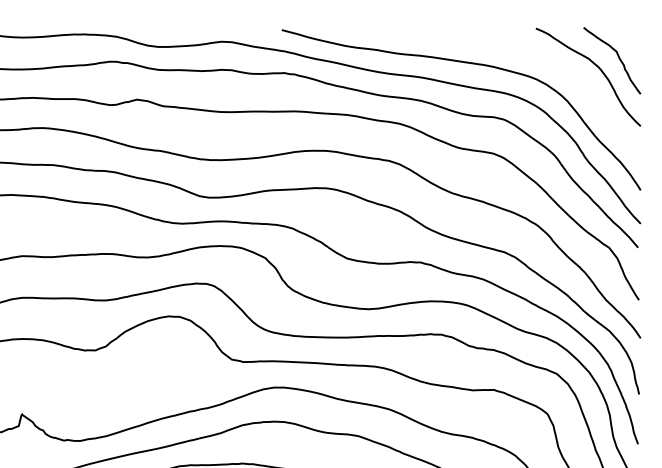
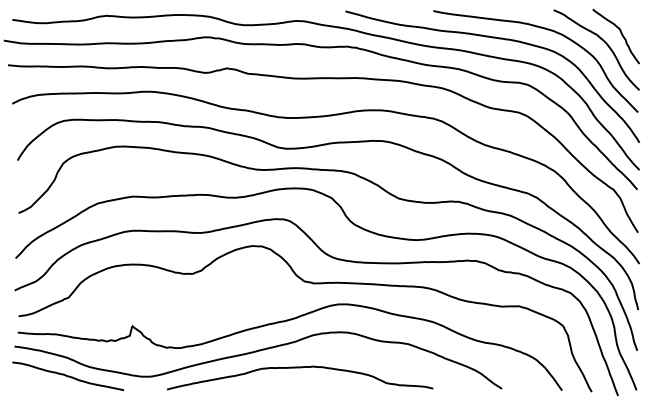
curve: (524, 52) -> (544, 29), added

